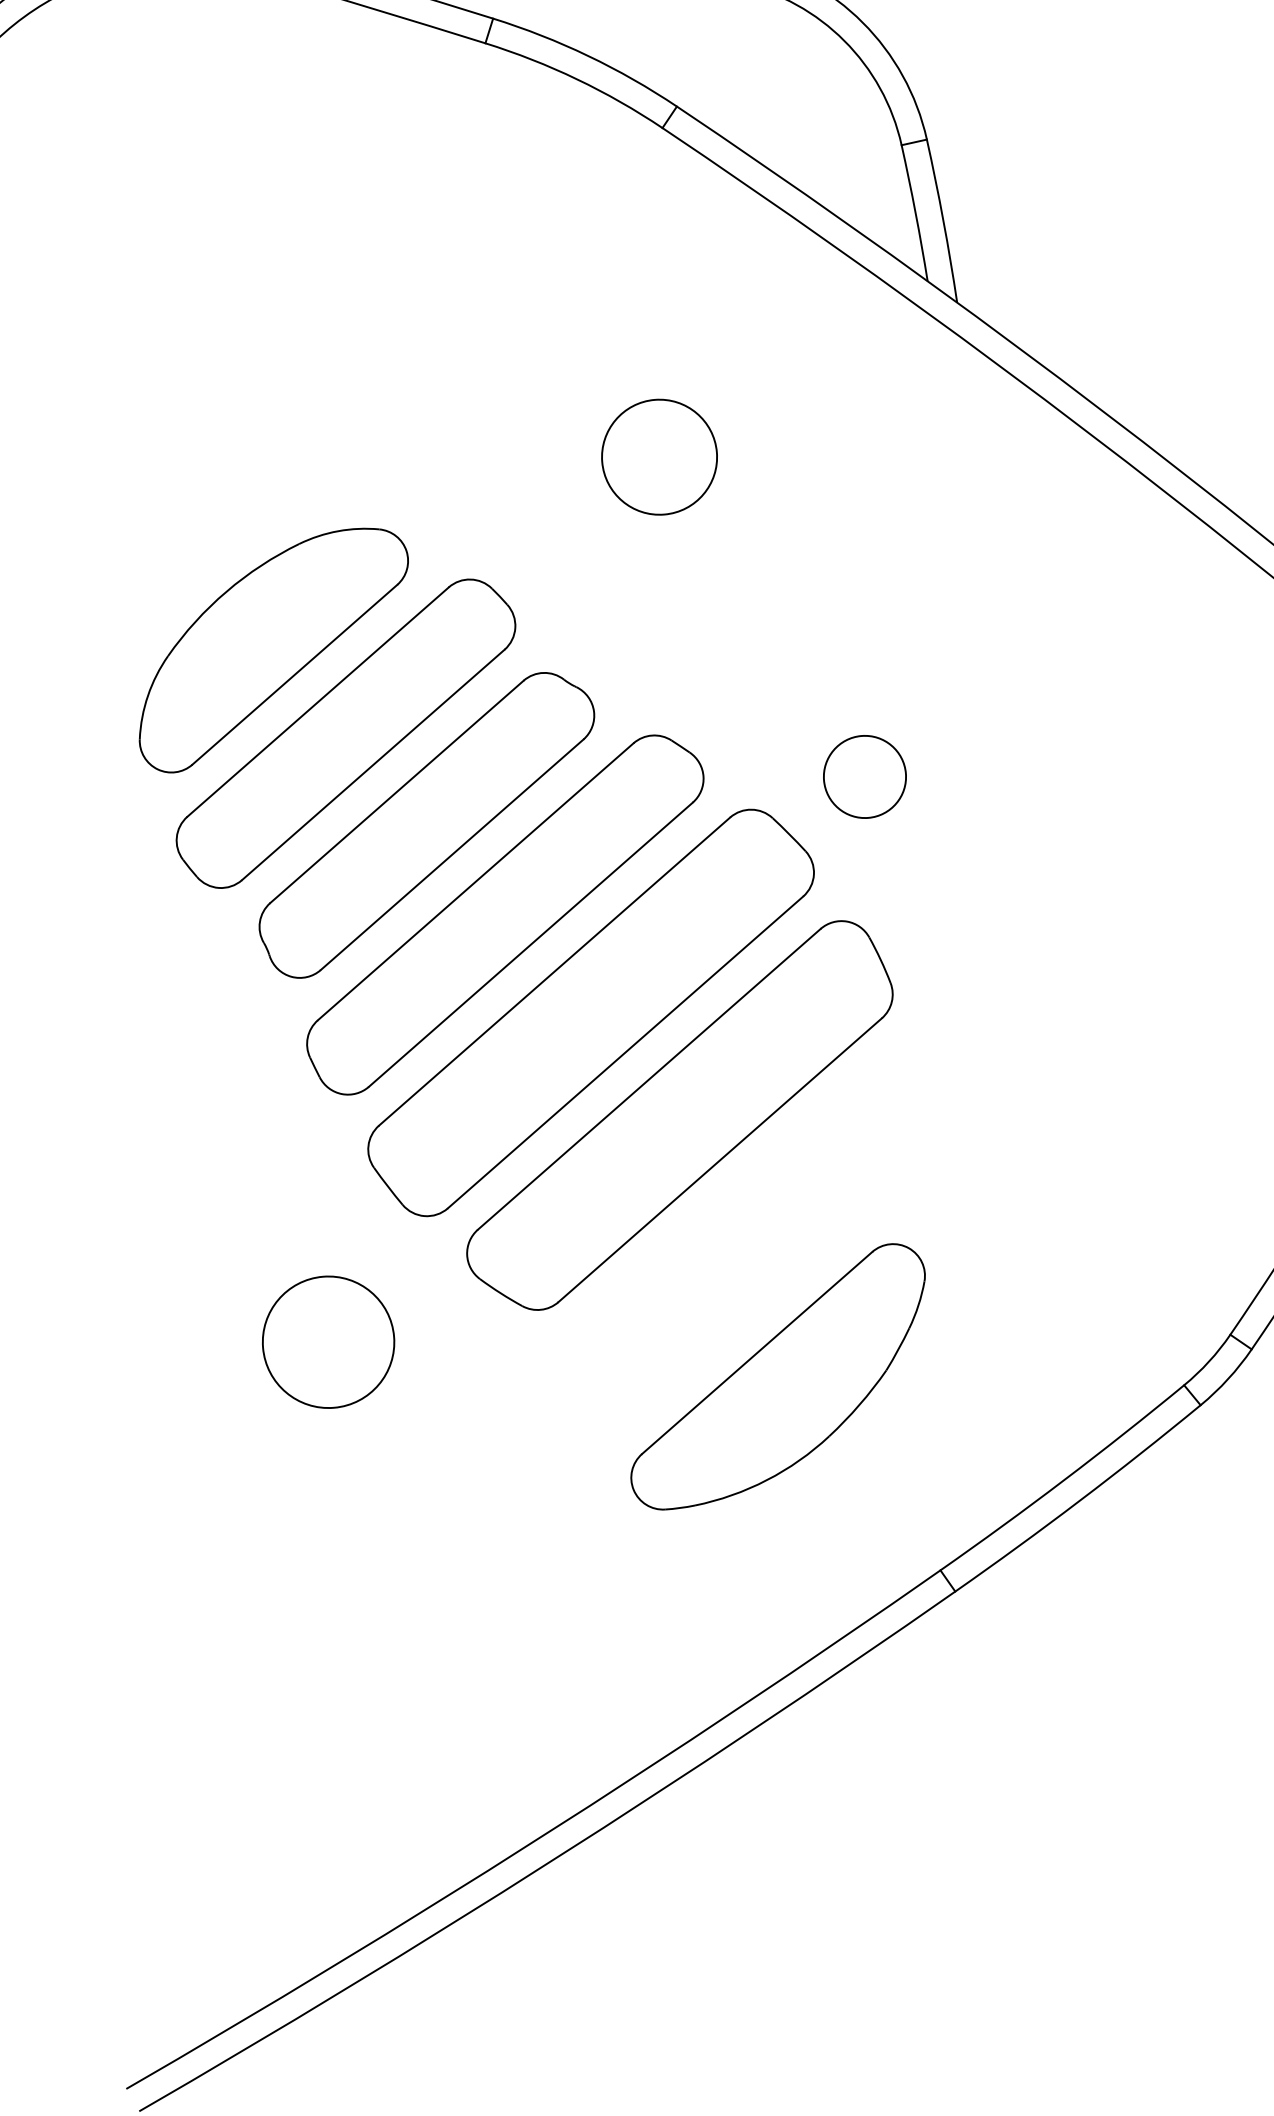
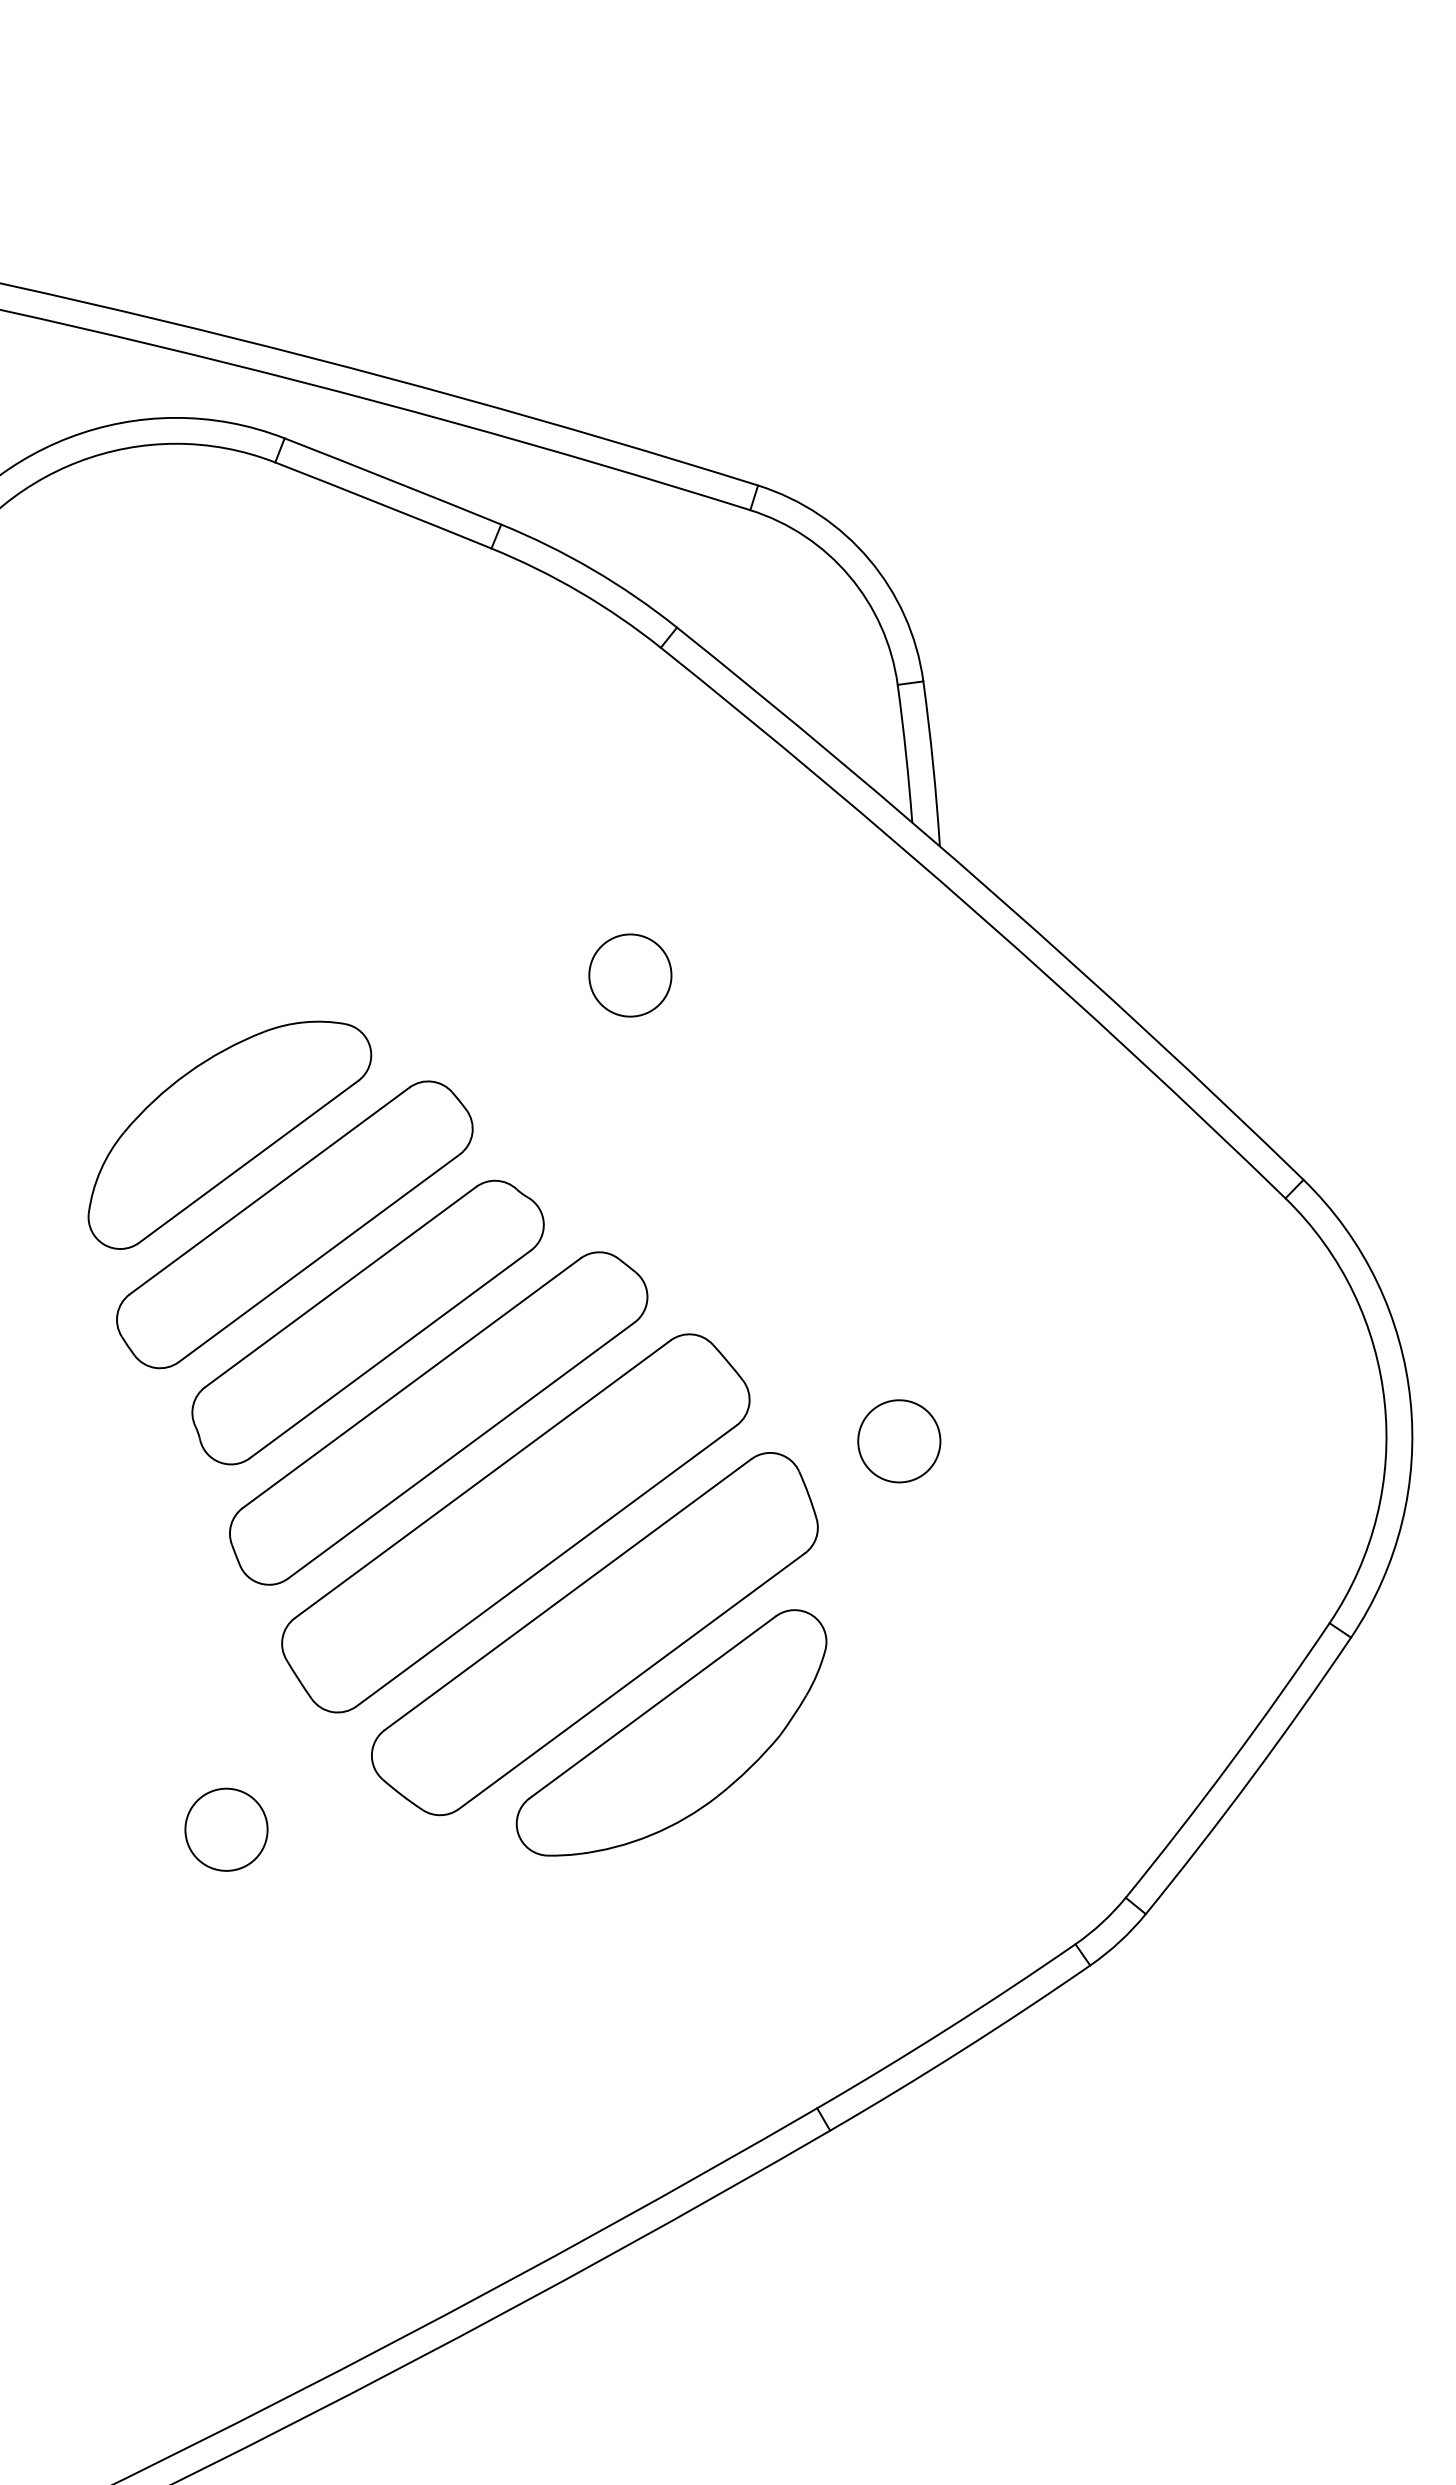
circle: (659, 457) -> (630, 975), size x0.71
circle: (865, 777) -> (899, 1441), moved
circle: (328, 1341) -> (226, 1829), size x0.62
part: (778, 1376) -> (671, 1732), moved

